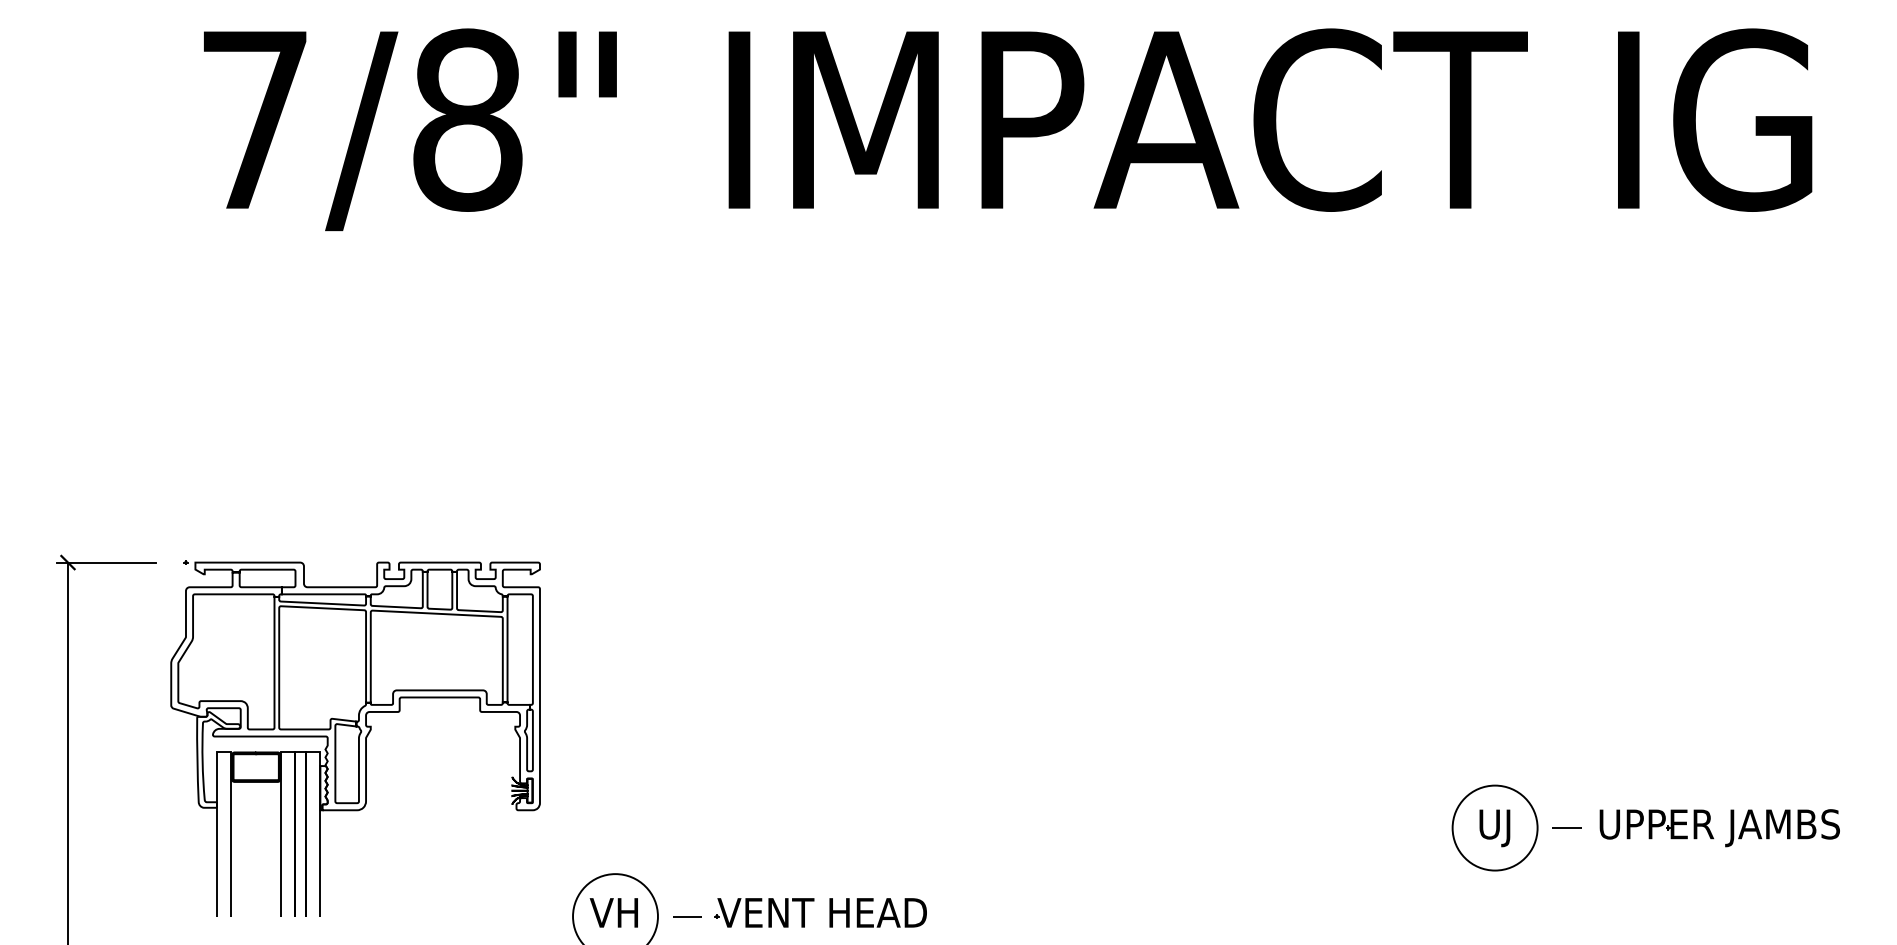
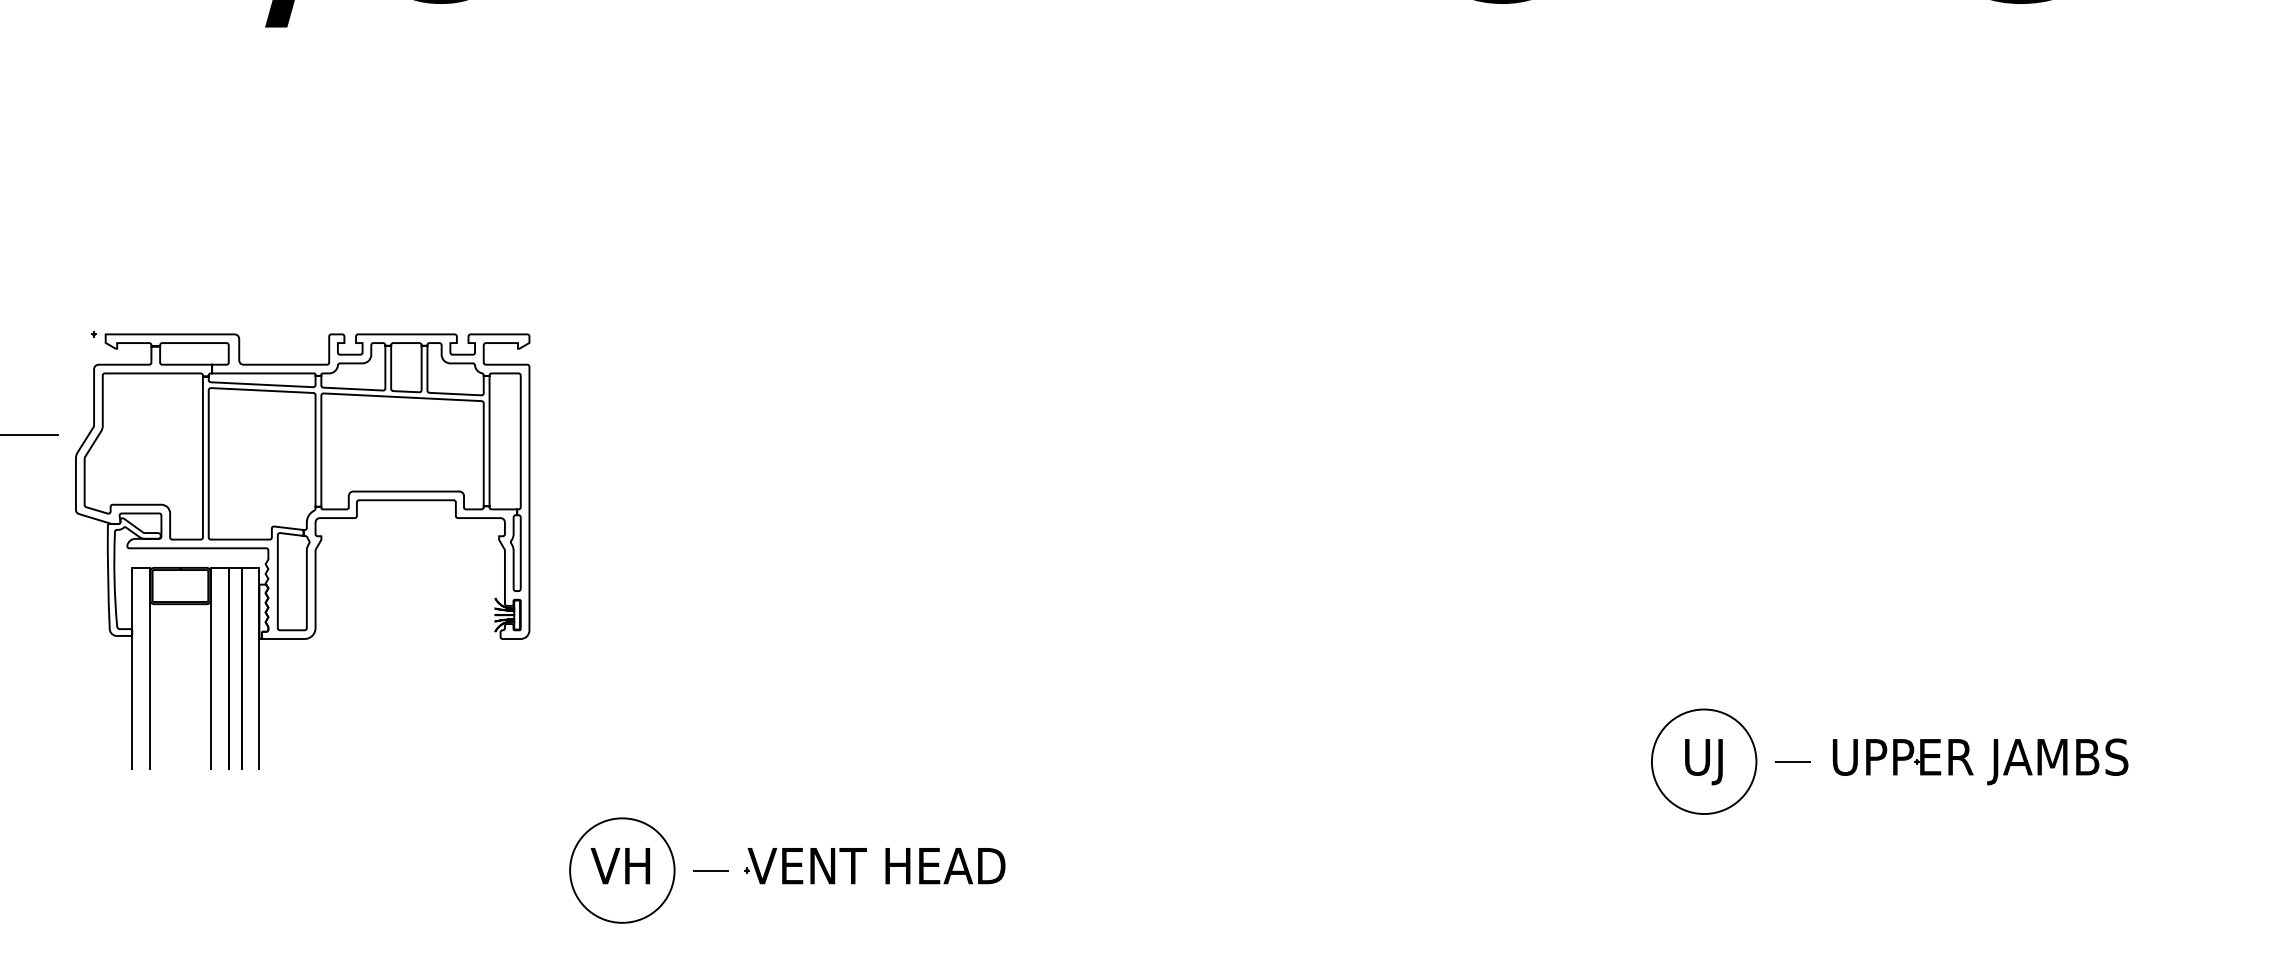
part: (355, 738) -> (302, 550), moved

